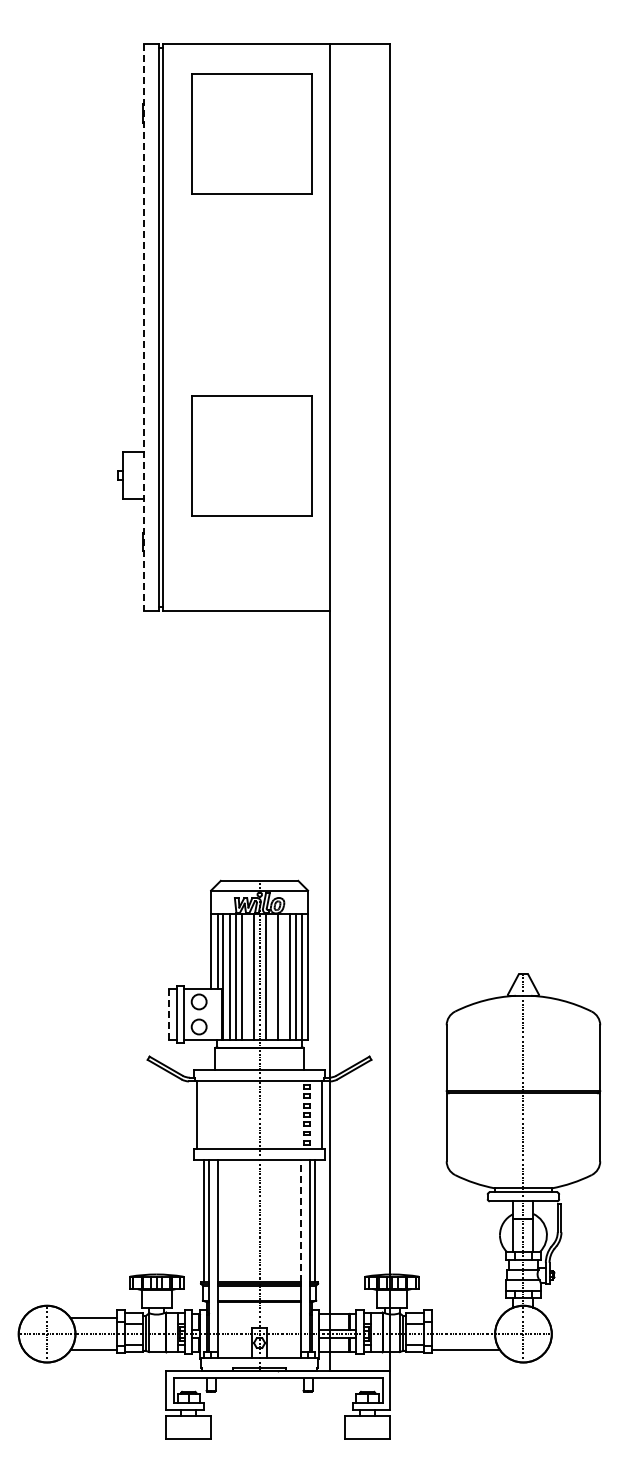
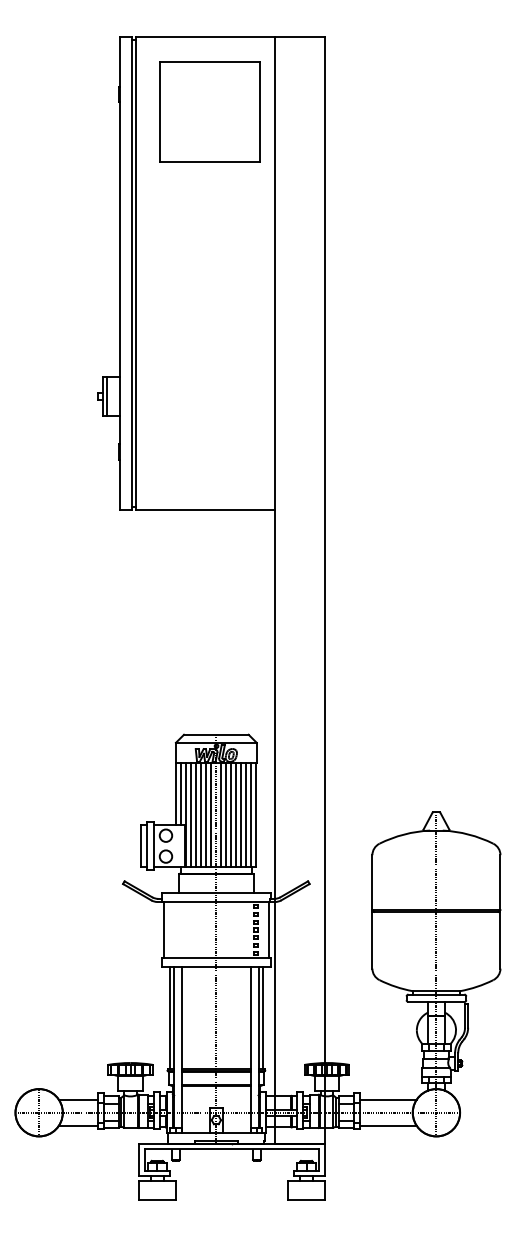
line: (144, 328) -> (120, 274), dashed -> solid
part: (251, 455) -> (209, 379), removed
line: (128, 475) -> (107, 396), added
line: (247, 976) -> (206, 814), added
line: (271, 976) -> (226, 814), added
line: (283, 976) -> (236, 814), added
line: (169, 1013) -> (141, 845), dashed -> solid
line: (301, 1220) -> (251, 1017), dashed -> solid
line: (465, 1318) -> (388, 1099), added

